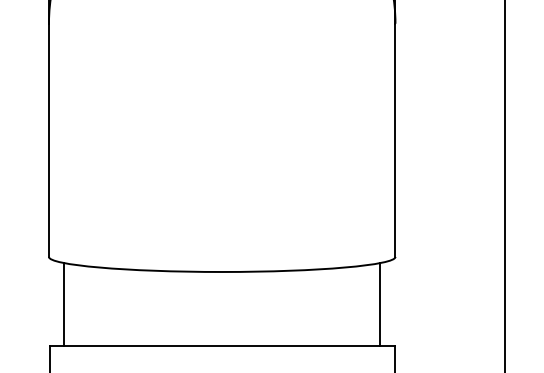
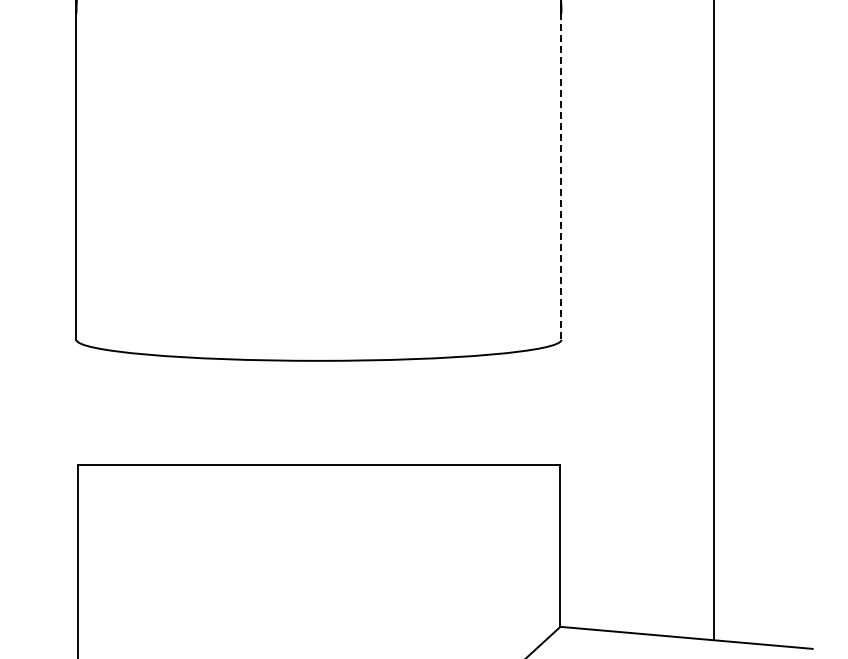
line: (395, 140) -> (561, 177), solid -> dashed
line: (63, 304) -> (97, 406), removed
line: (380, 304) -> (540, 406), removed

